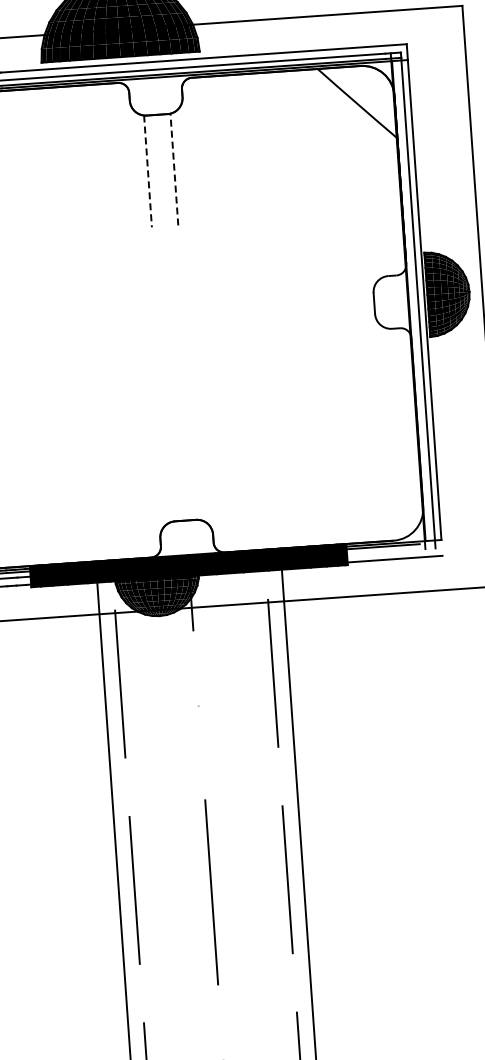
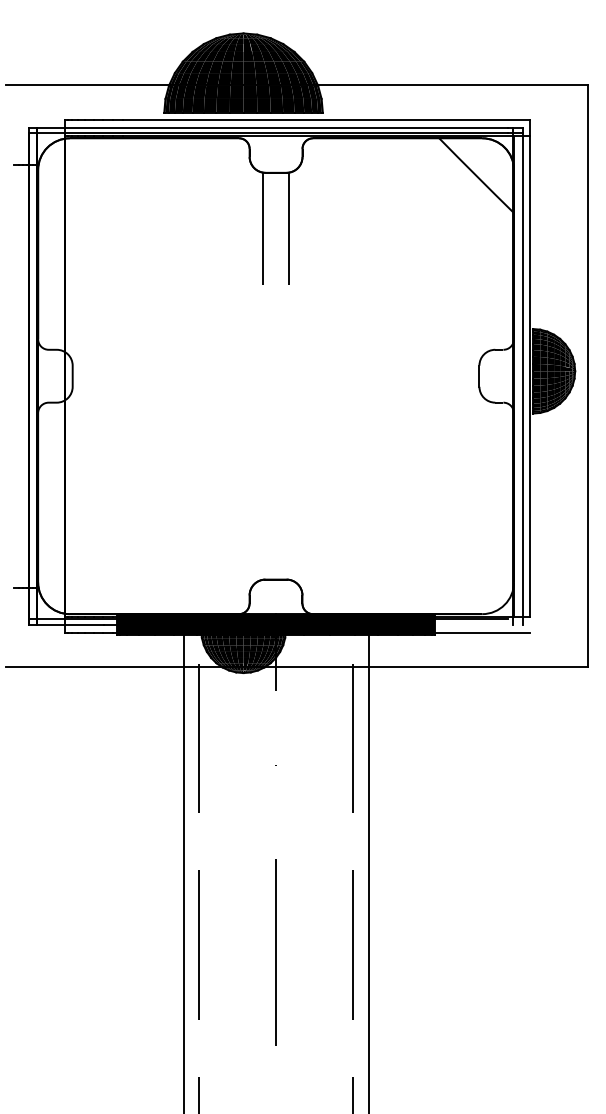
line: (174, 169) -> (289, 228), dashed -> solid
line: (147, 172) -> (262, 229), dashed -> solid

